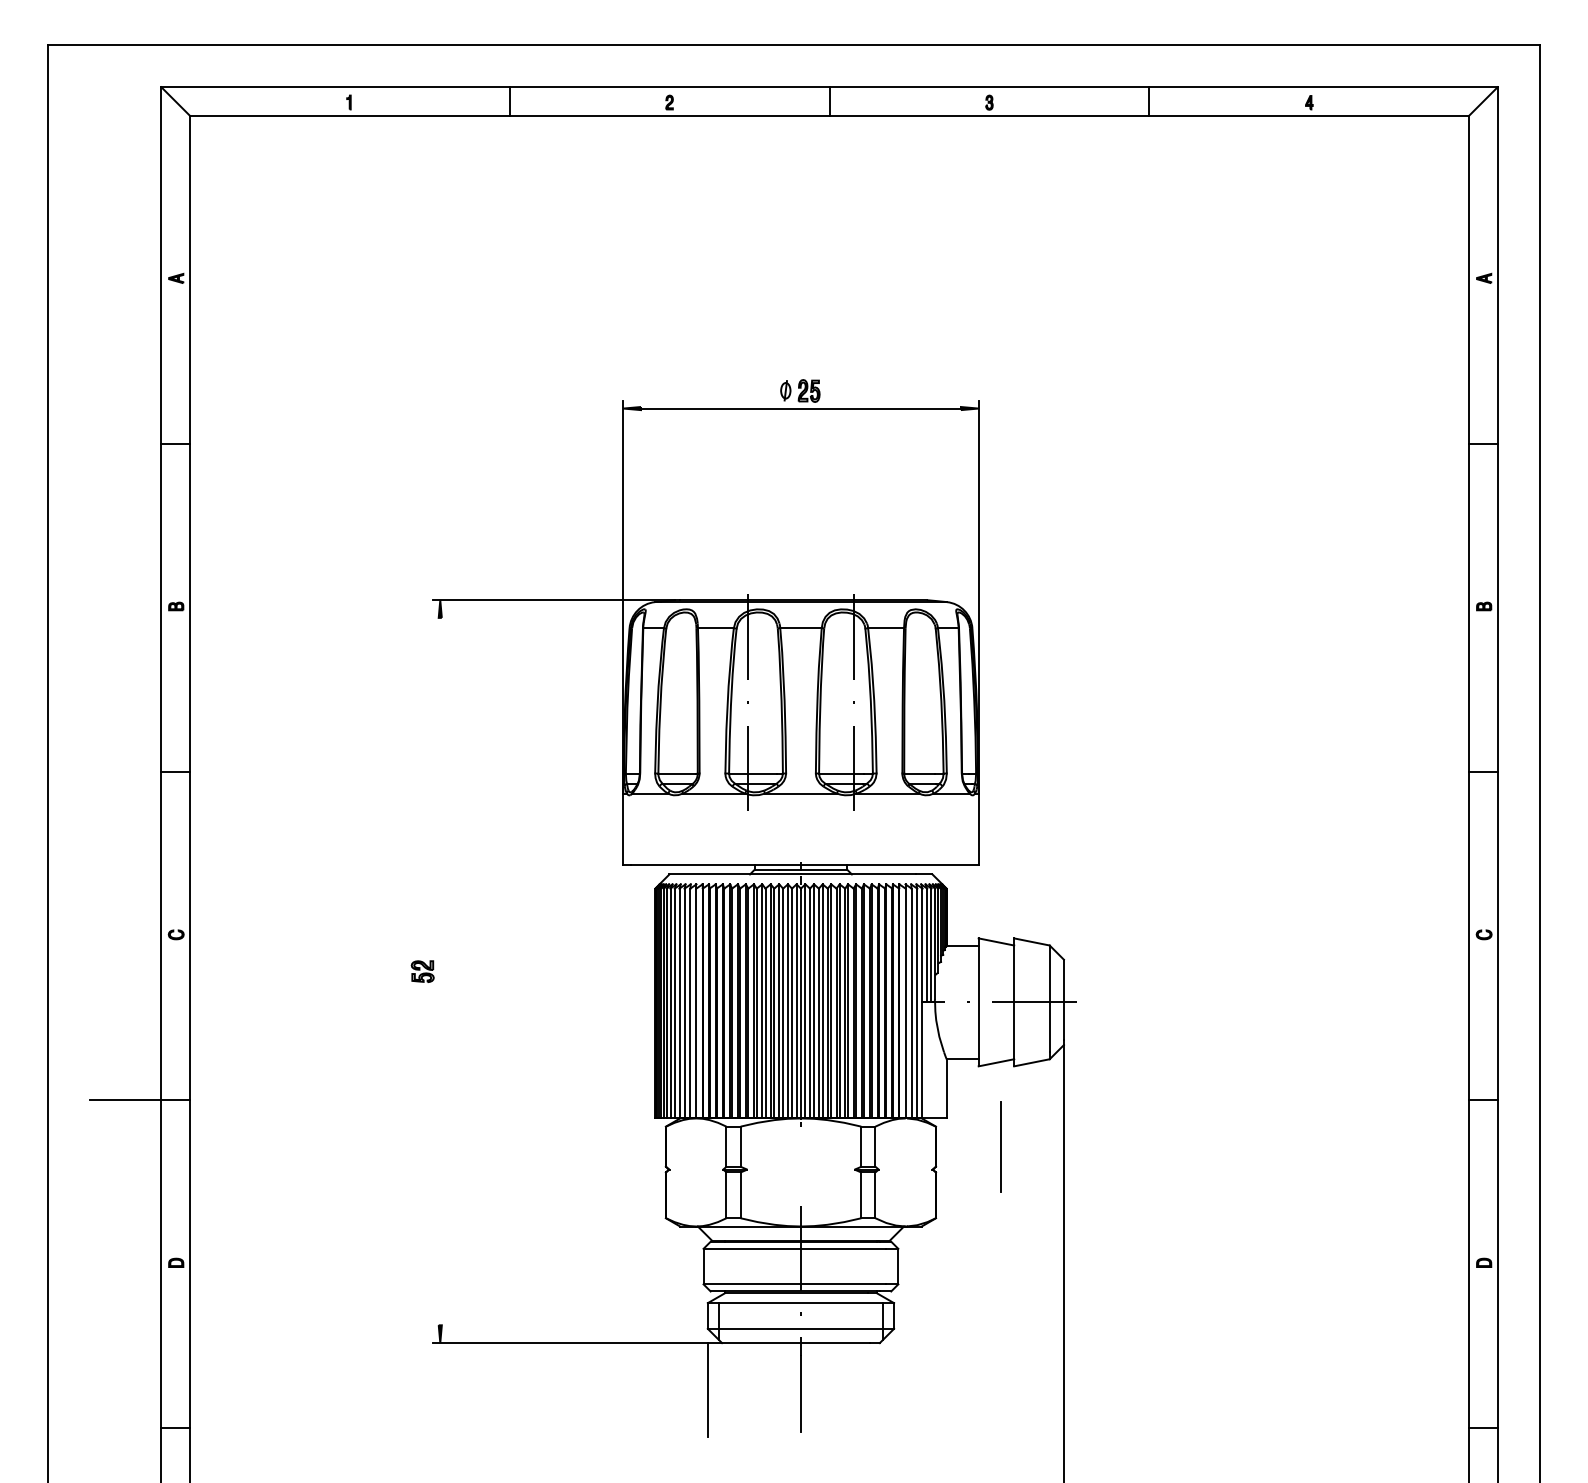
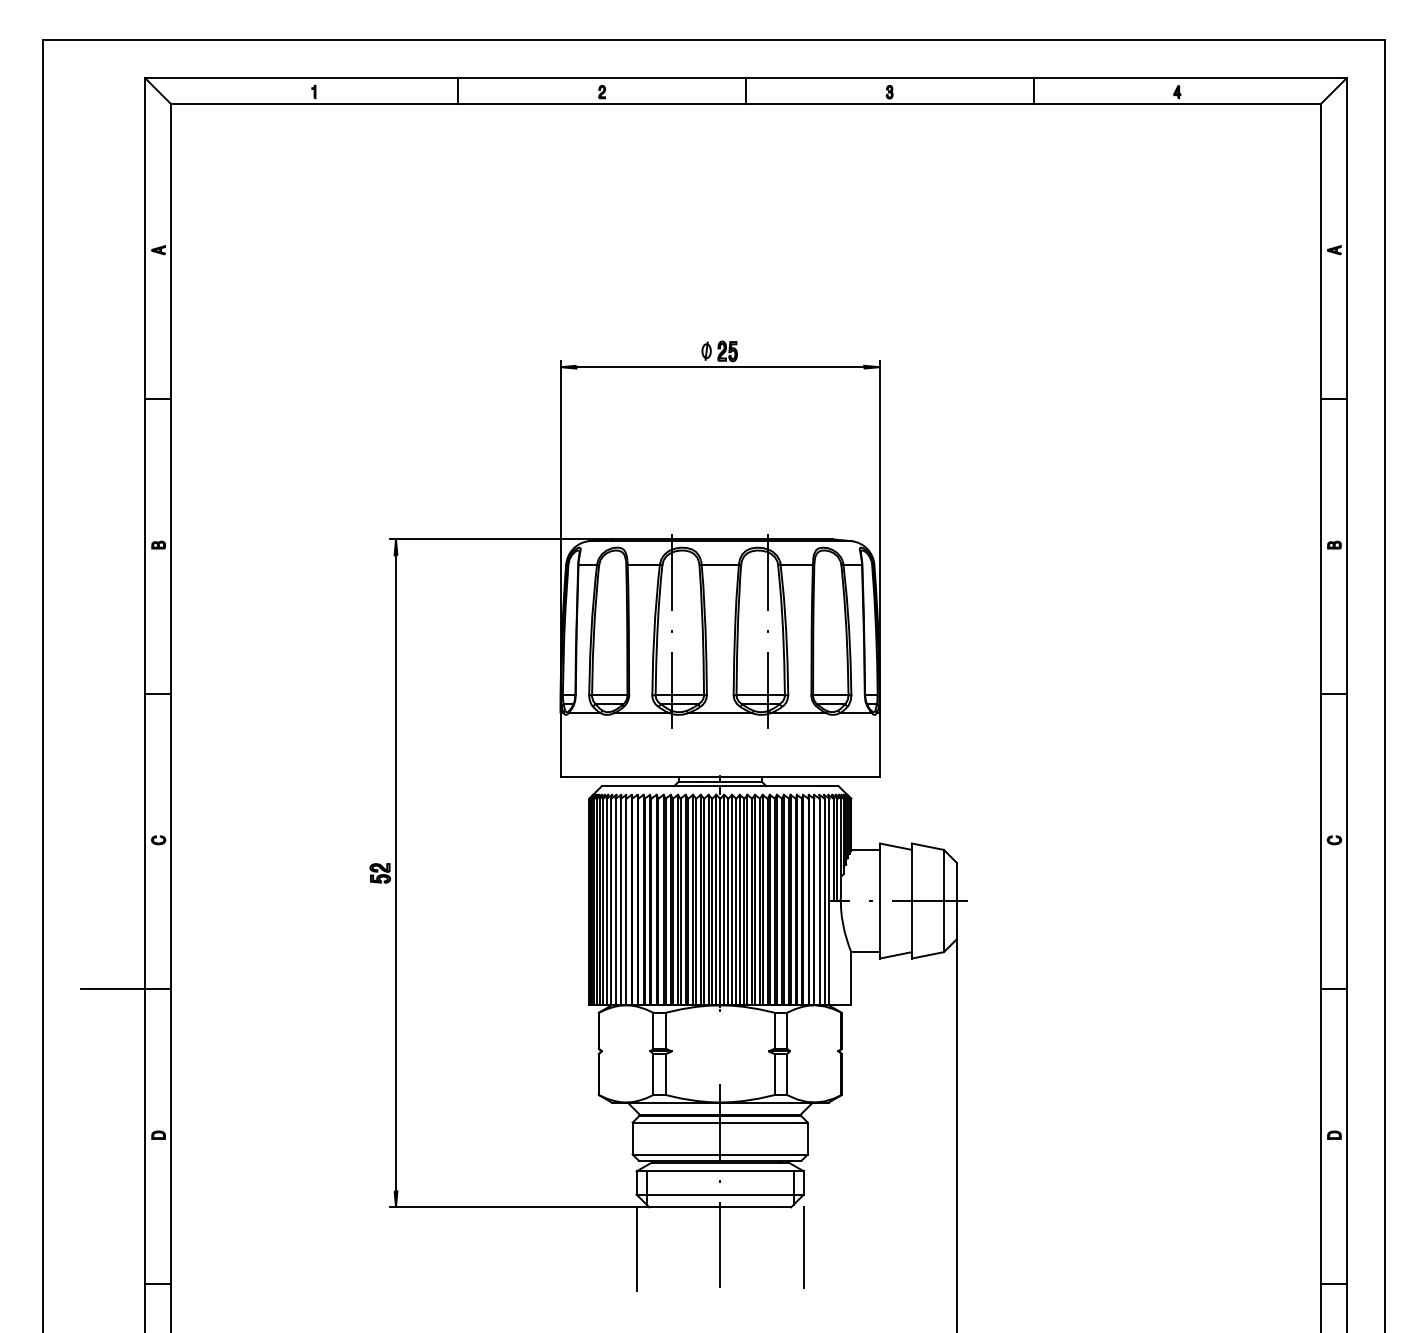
line: (440, 971) -> (396, 873), added
line: (1000, 1146) -> (803, 1247), moved

